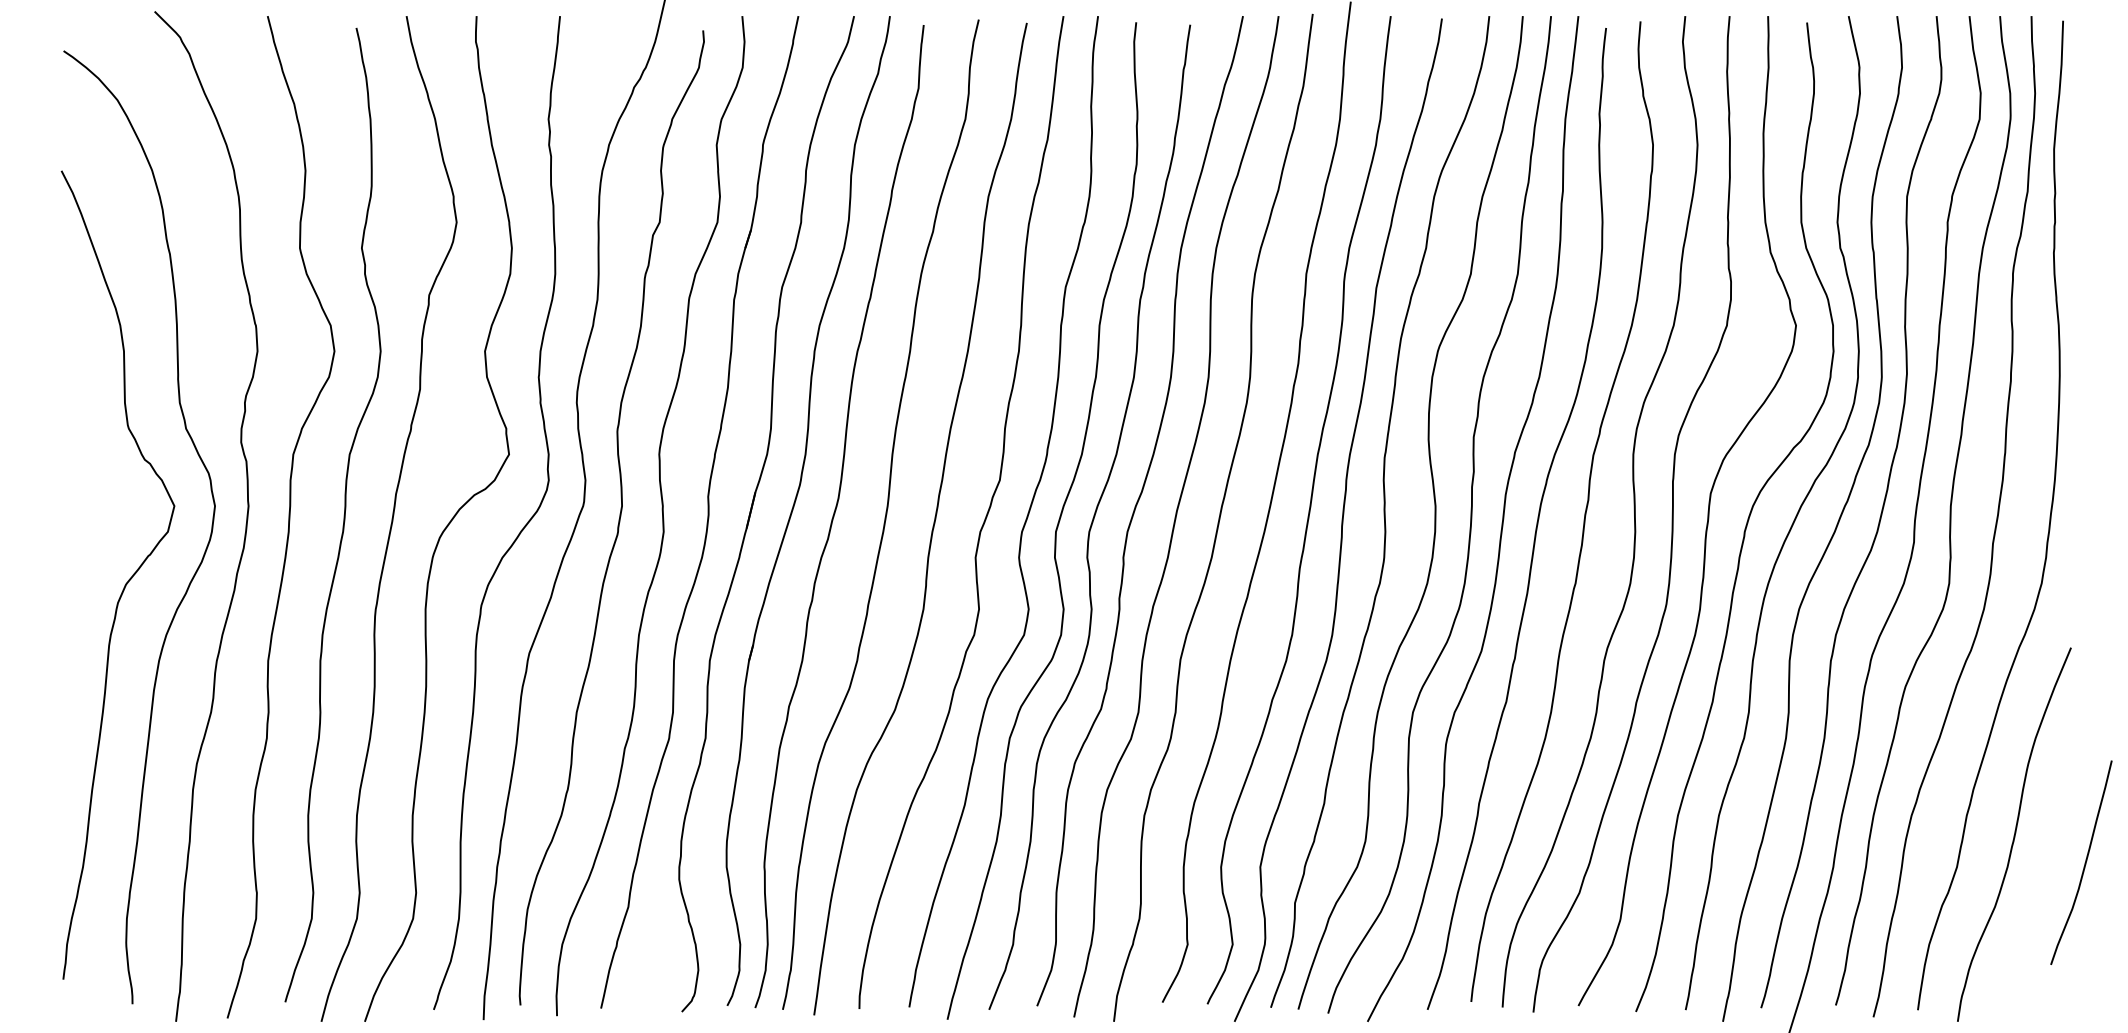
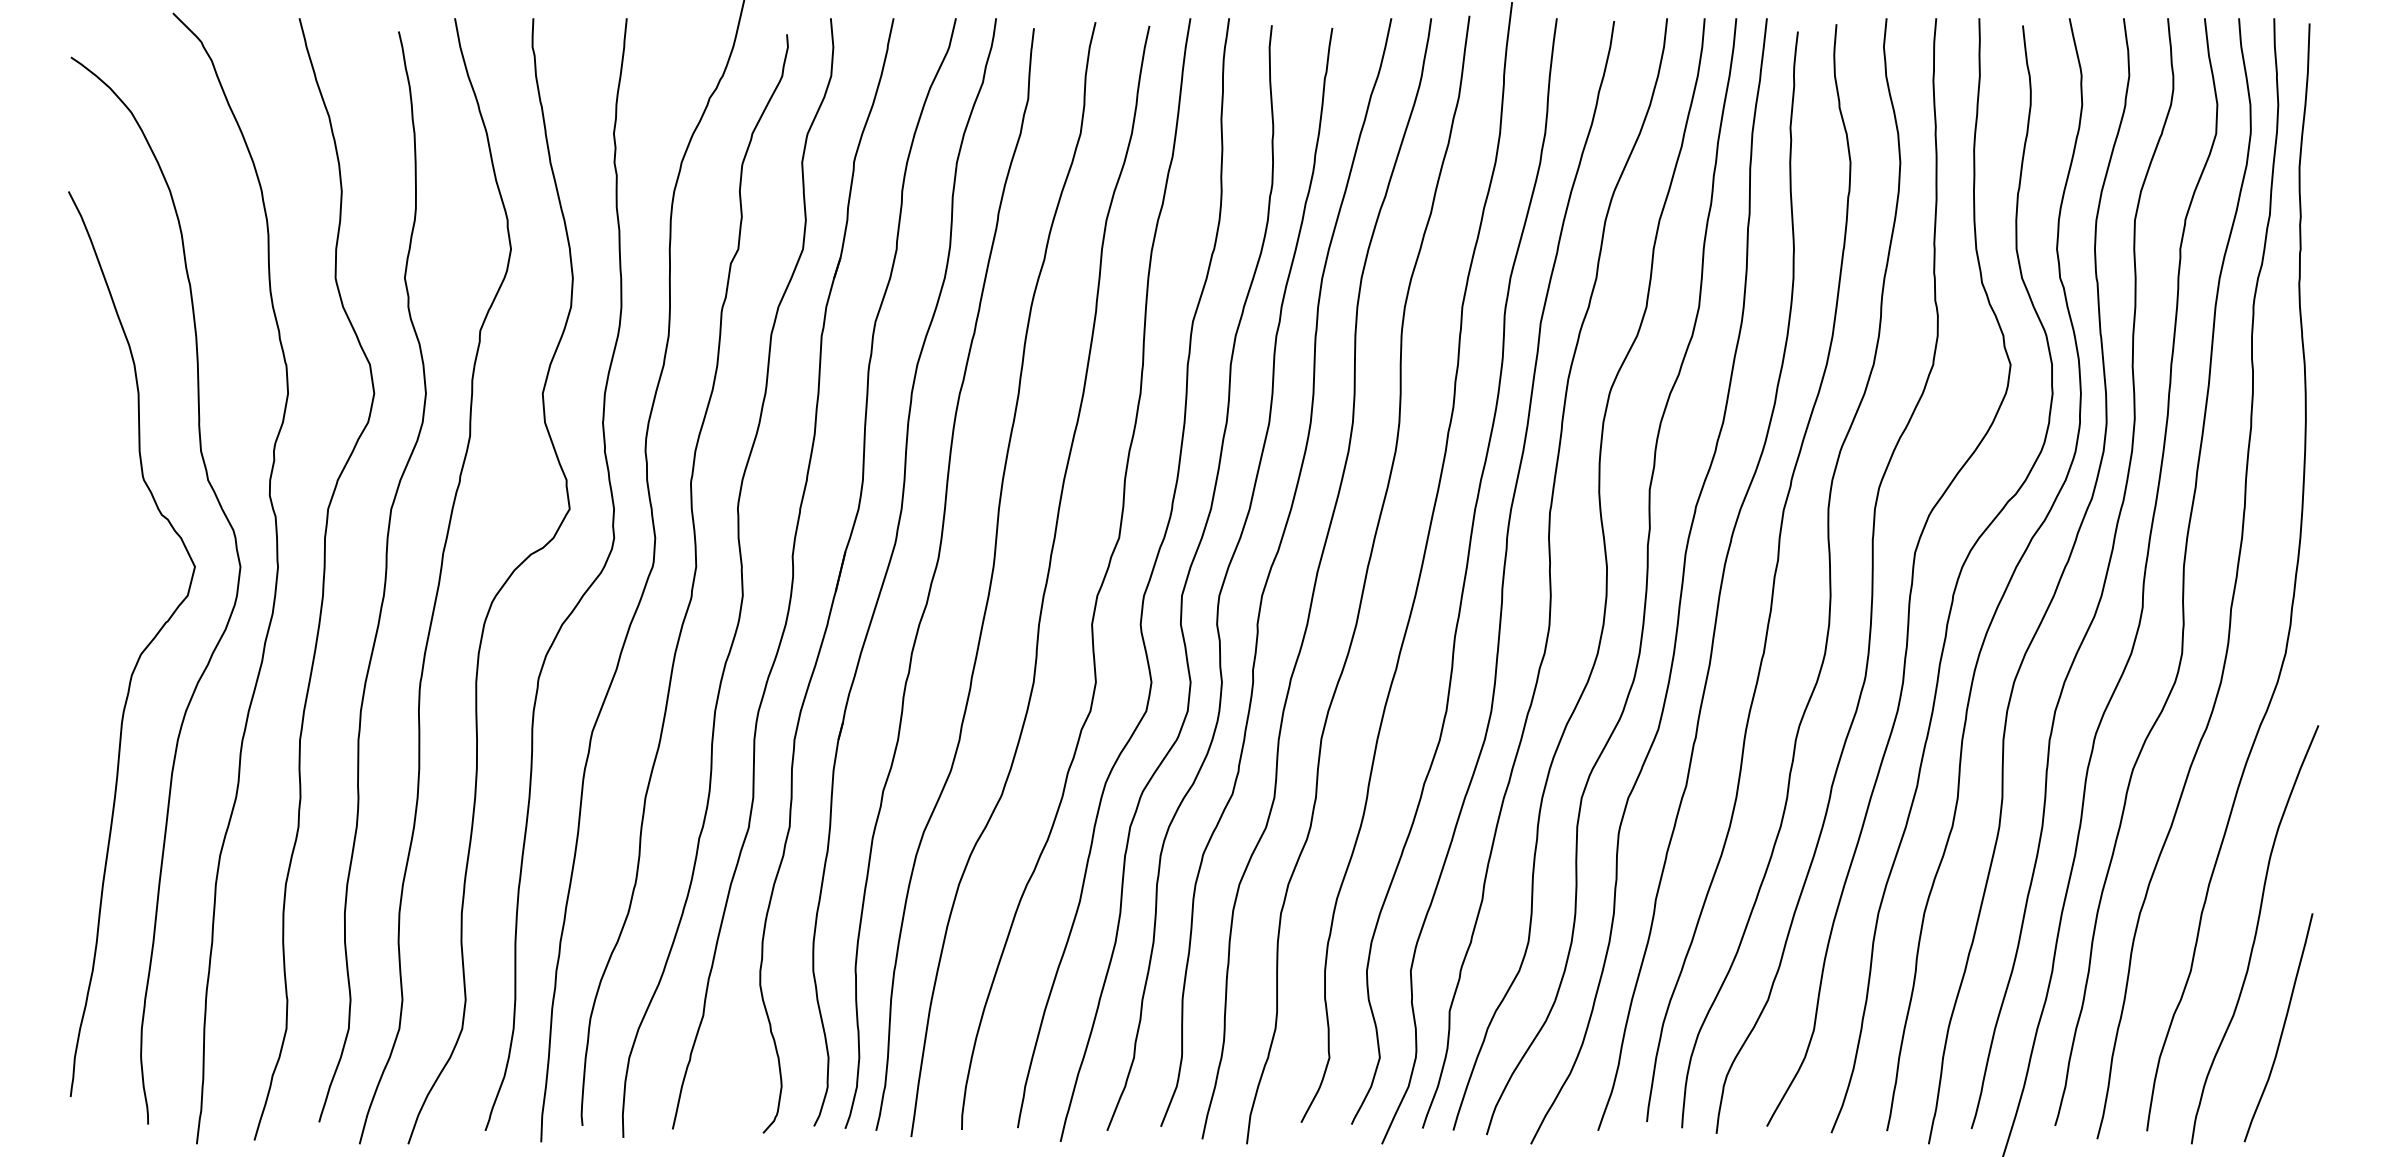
curve: (2084, 862) -> (2282, 1027), moved

